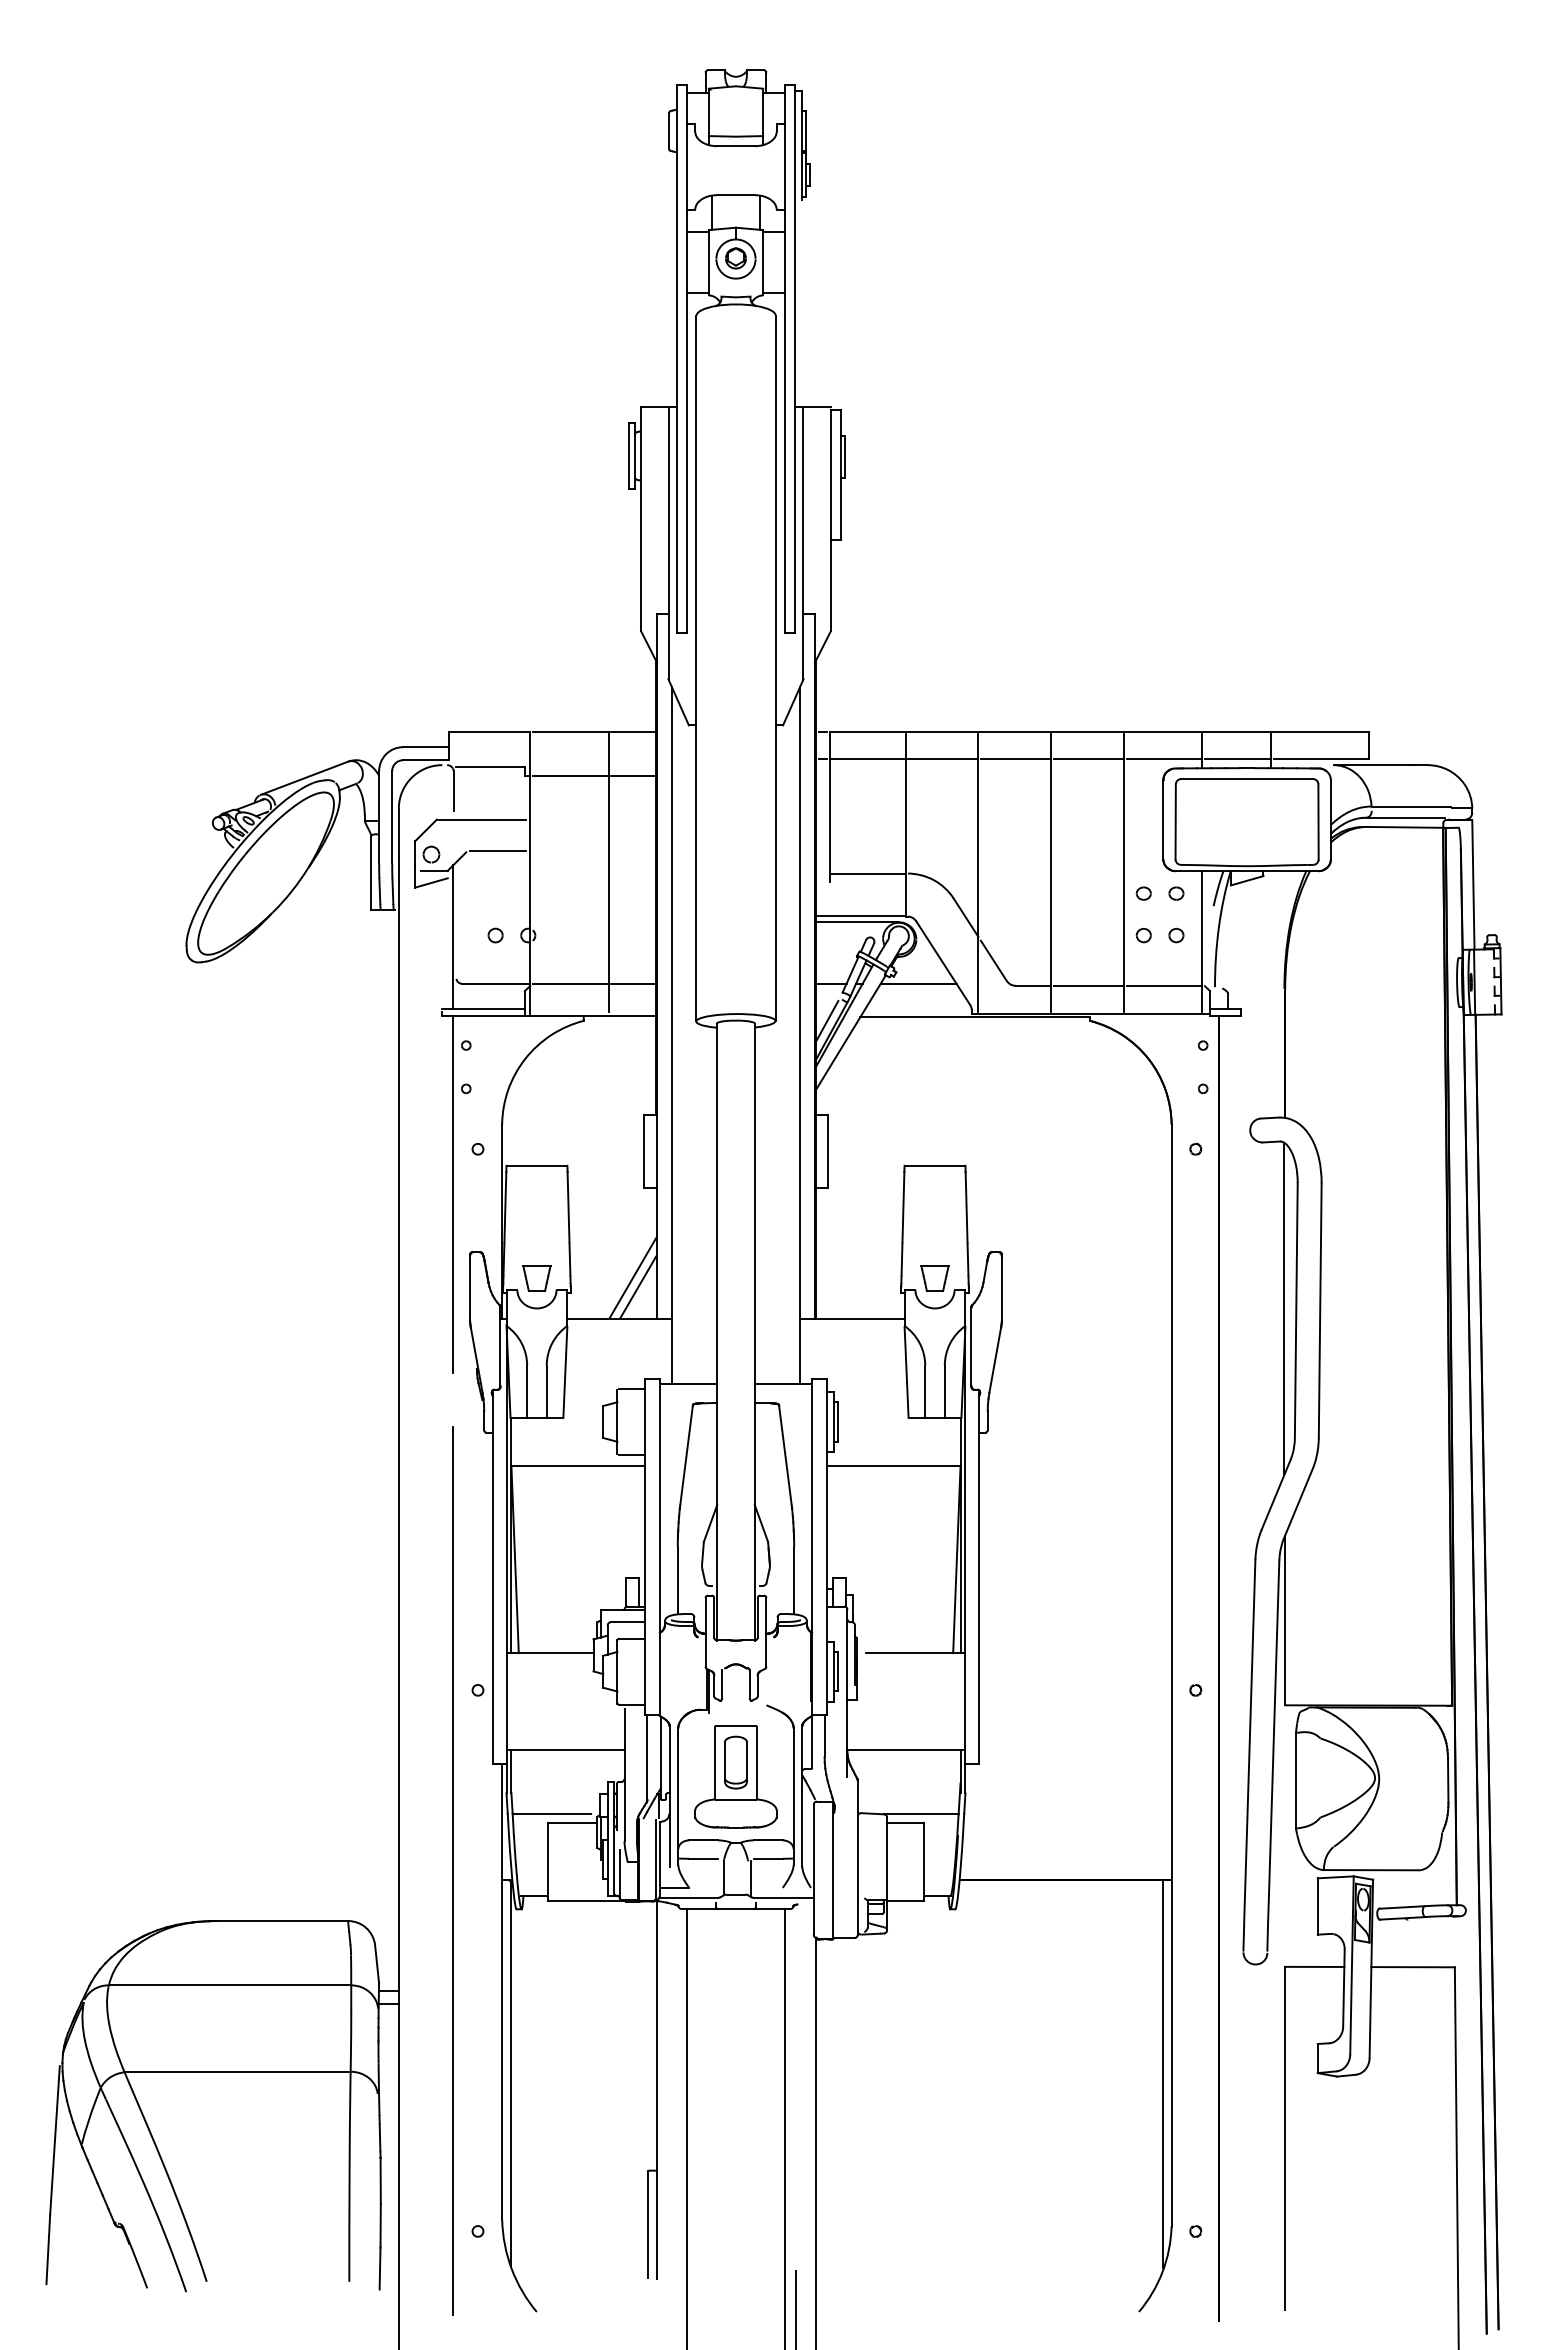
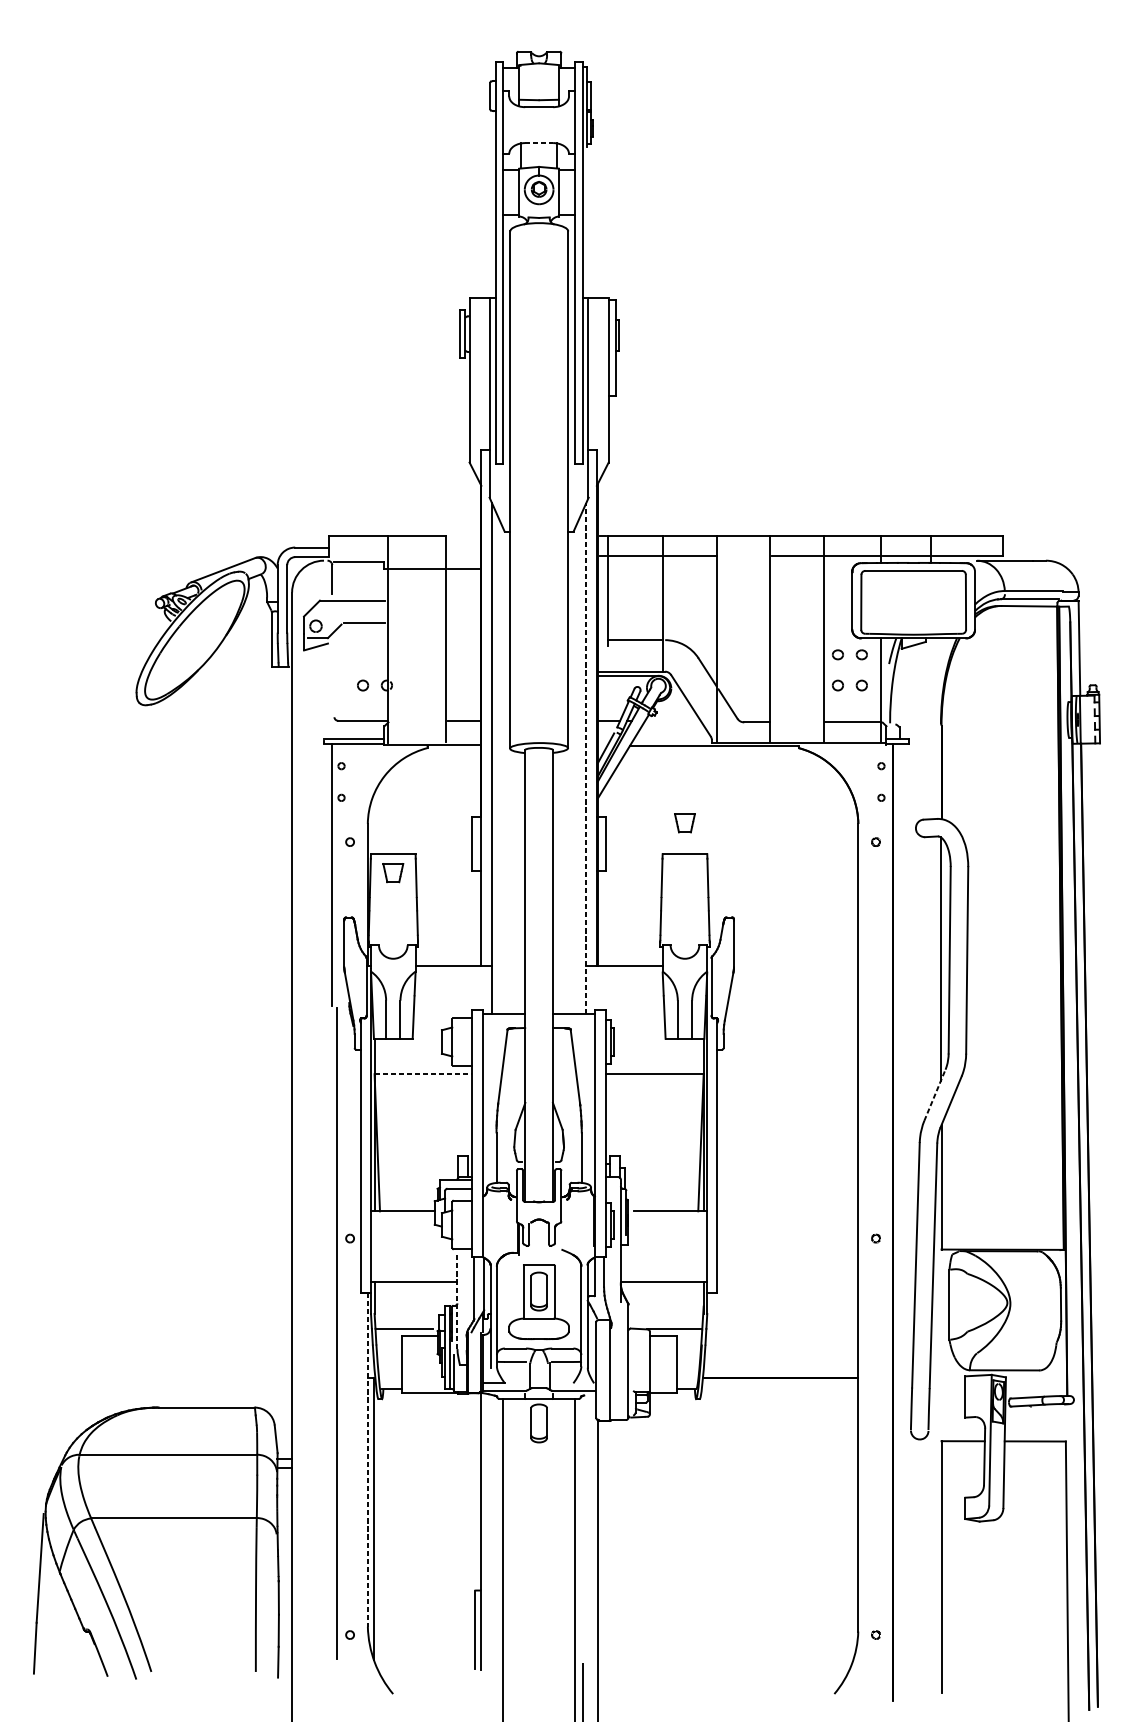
line: (736, 195) -> (539, 143), solid -> dashed
line: (633, 731) -> (464, 536), removed
line: (1015, 758) -> (743, 555), removed
line: (453, 936) -> (332, 686), removed
line: (570, 983) -> (417, 720), removed
line: (918, 983) -> (672, 720), removed
line: (1088, 985) -> (797, 722), removed
line: (800, 1035) -> (586, 758), solid -> dashed
part: (536, 1278) -> (392, 873), moved
line: (632, 1278) -> (463, 936), removed
part: (934, 1278) -> (684, 823), moved
line: (638, 1287) -> (467, 943), removed
line: (578, 1466) -> (423, 1074), solid -> dashed
line: (1276, 1494) -> (935, 1095), solid -> dashed
line: (624, 1774) -> (457, 1300), solid -> dashed
line: (452, 1870) -> (336, 1333), moved
part: (735, 1942) -> (538, 1423), added
line: (502, 1992) -> (368, 1459), solid -> dashed
line: (1163, 2074) -> (852, 1520), removed

